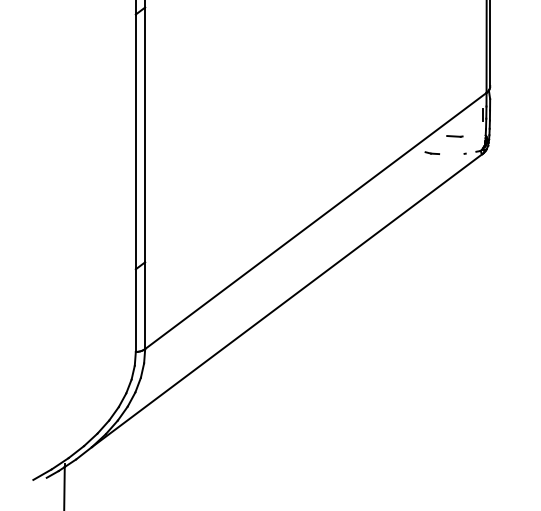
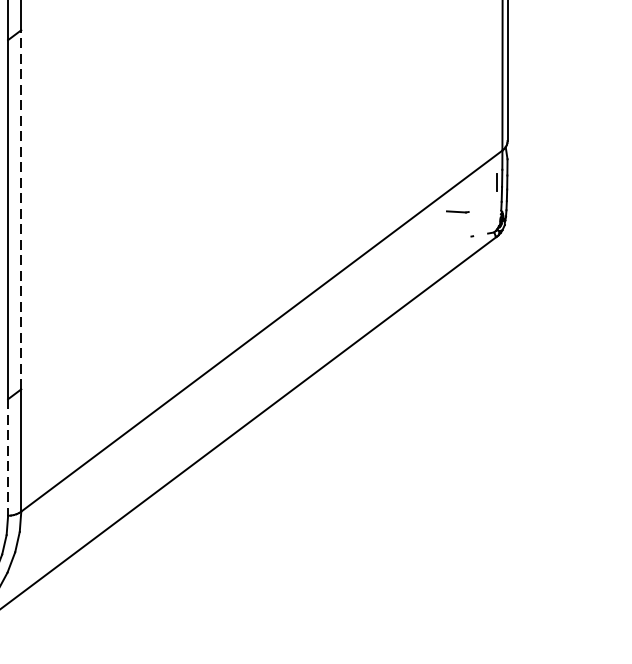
line: (145, 134) -> (21, 209), solid -> dashed
line: (431, 152) -> (424, 234), removed
line: (135, 311) -> (7, 458), solid -> dashed

